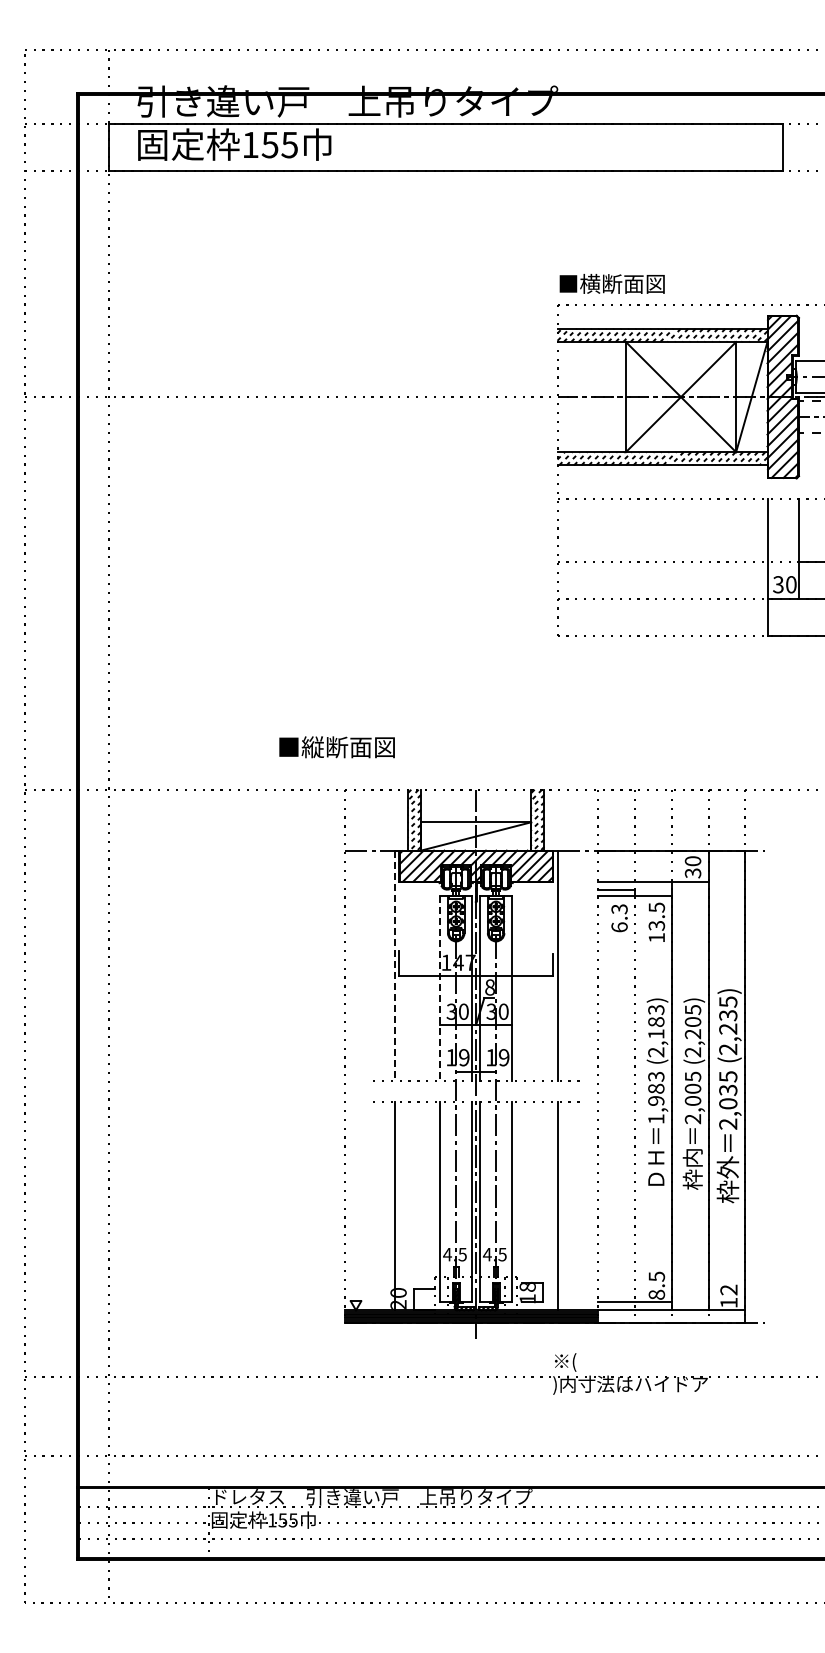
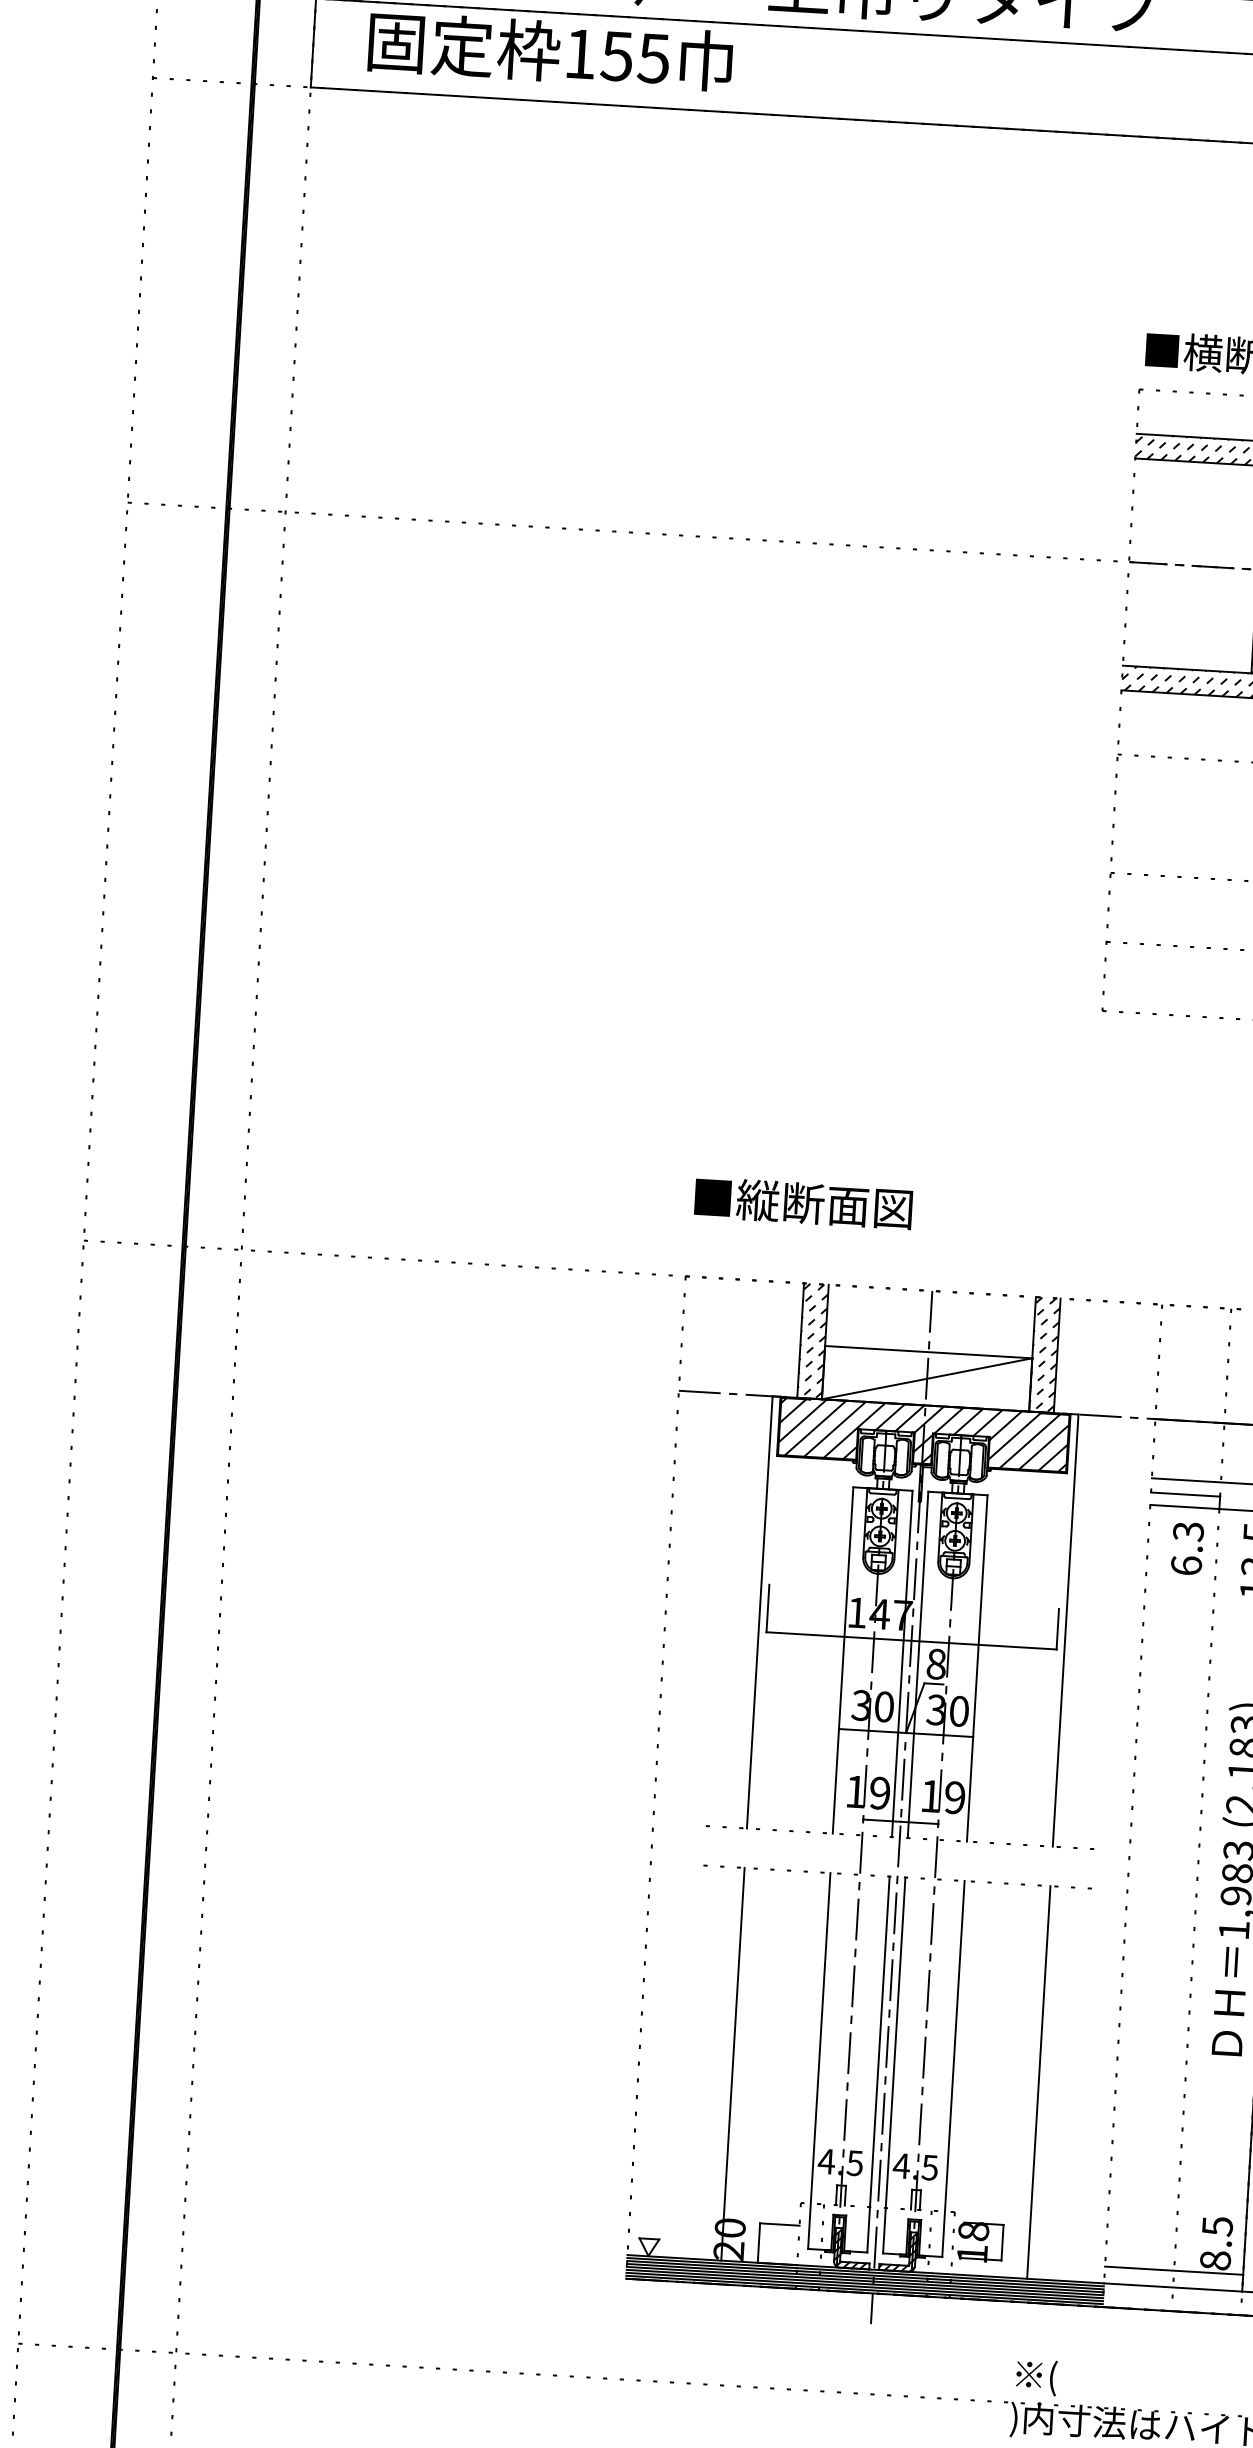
text: (336, 747) -> (802, 1203), moved
line: (394, 965) -> (759, 1612), dashed -> solid
line: (440, 988) -> (843, 1660), dashed -> solid

